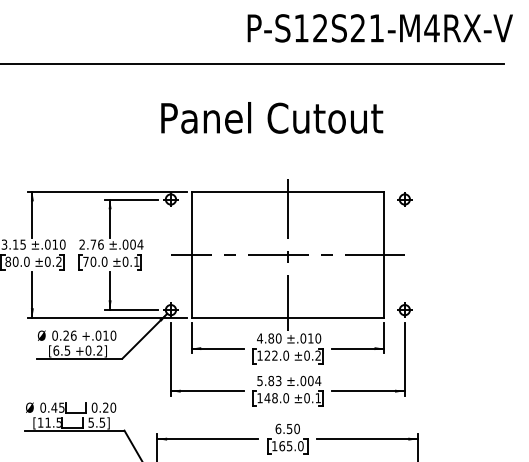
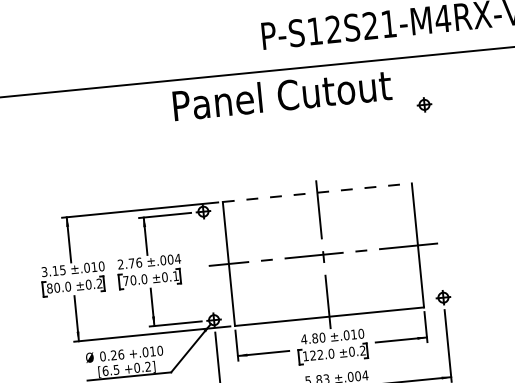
text: (272, 117) -> (282, 95), moved
line: (288, 191) -> (317, 192), solid -> dashed
part: (404, 199) -> (424, 104), moved

